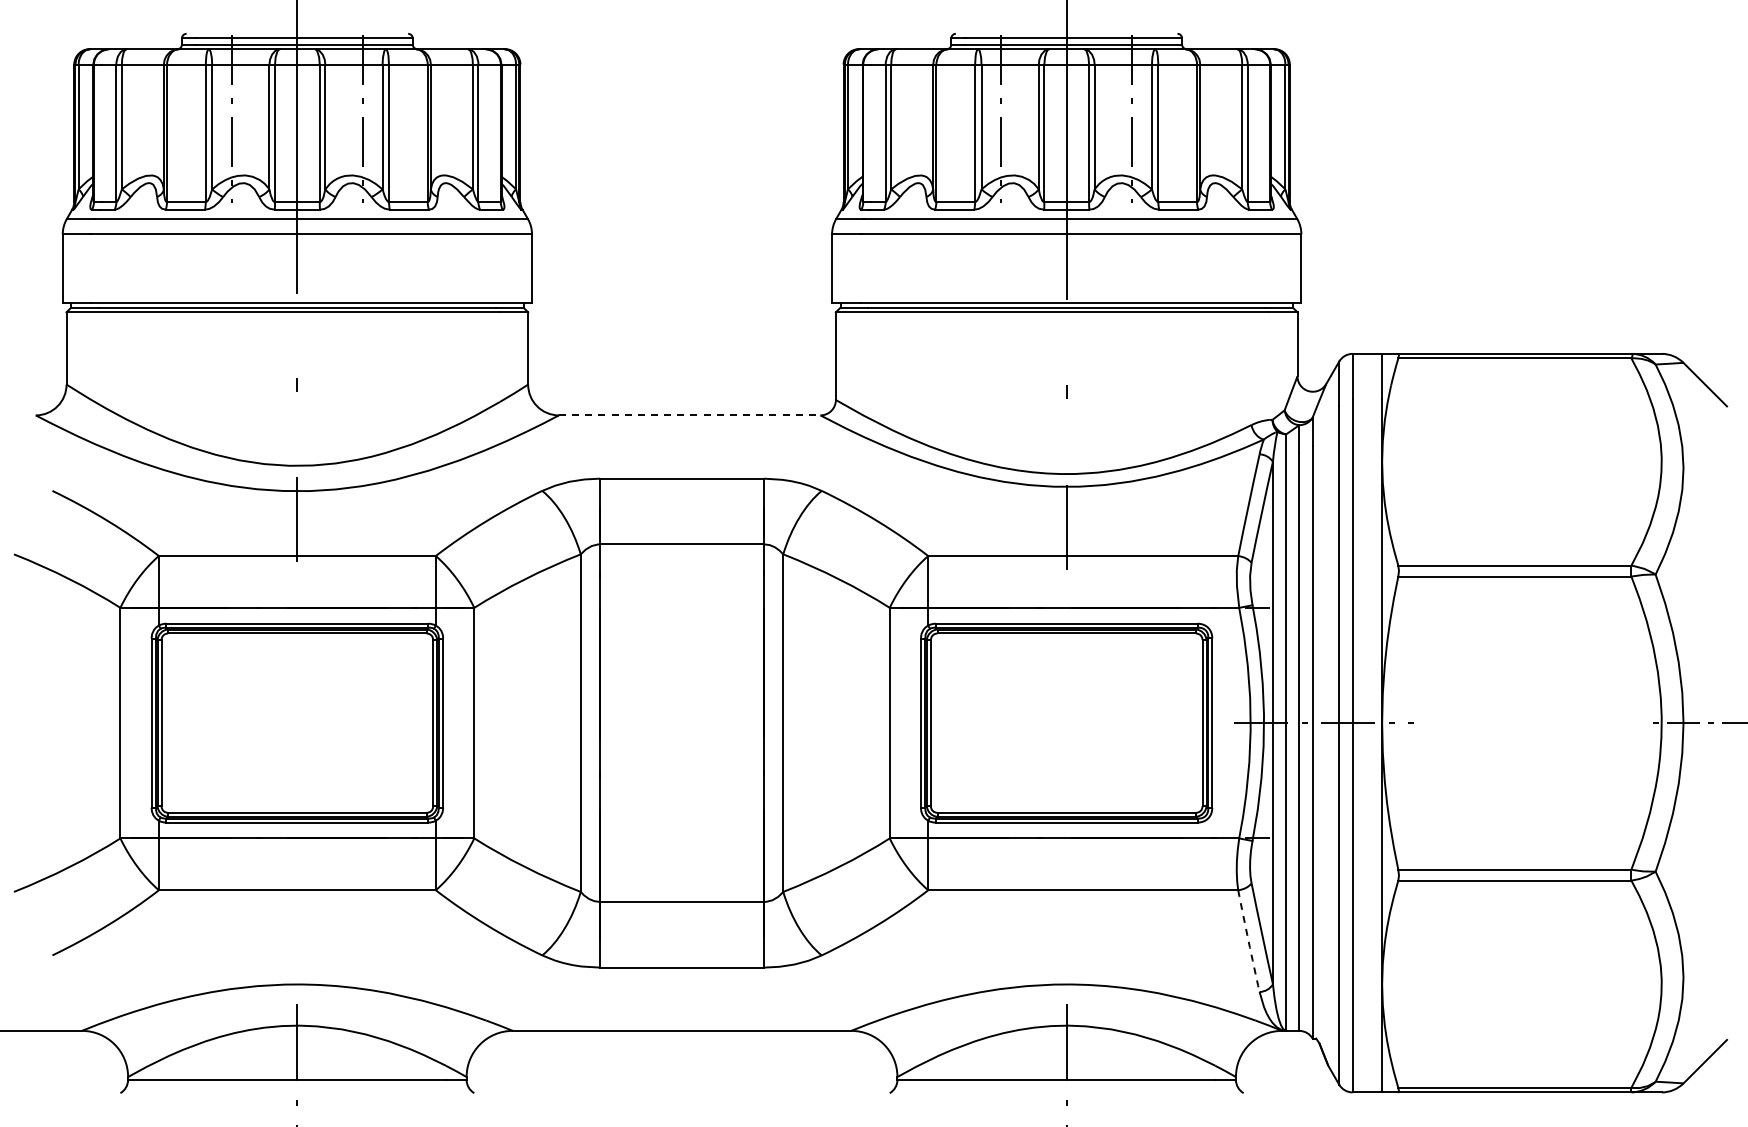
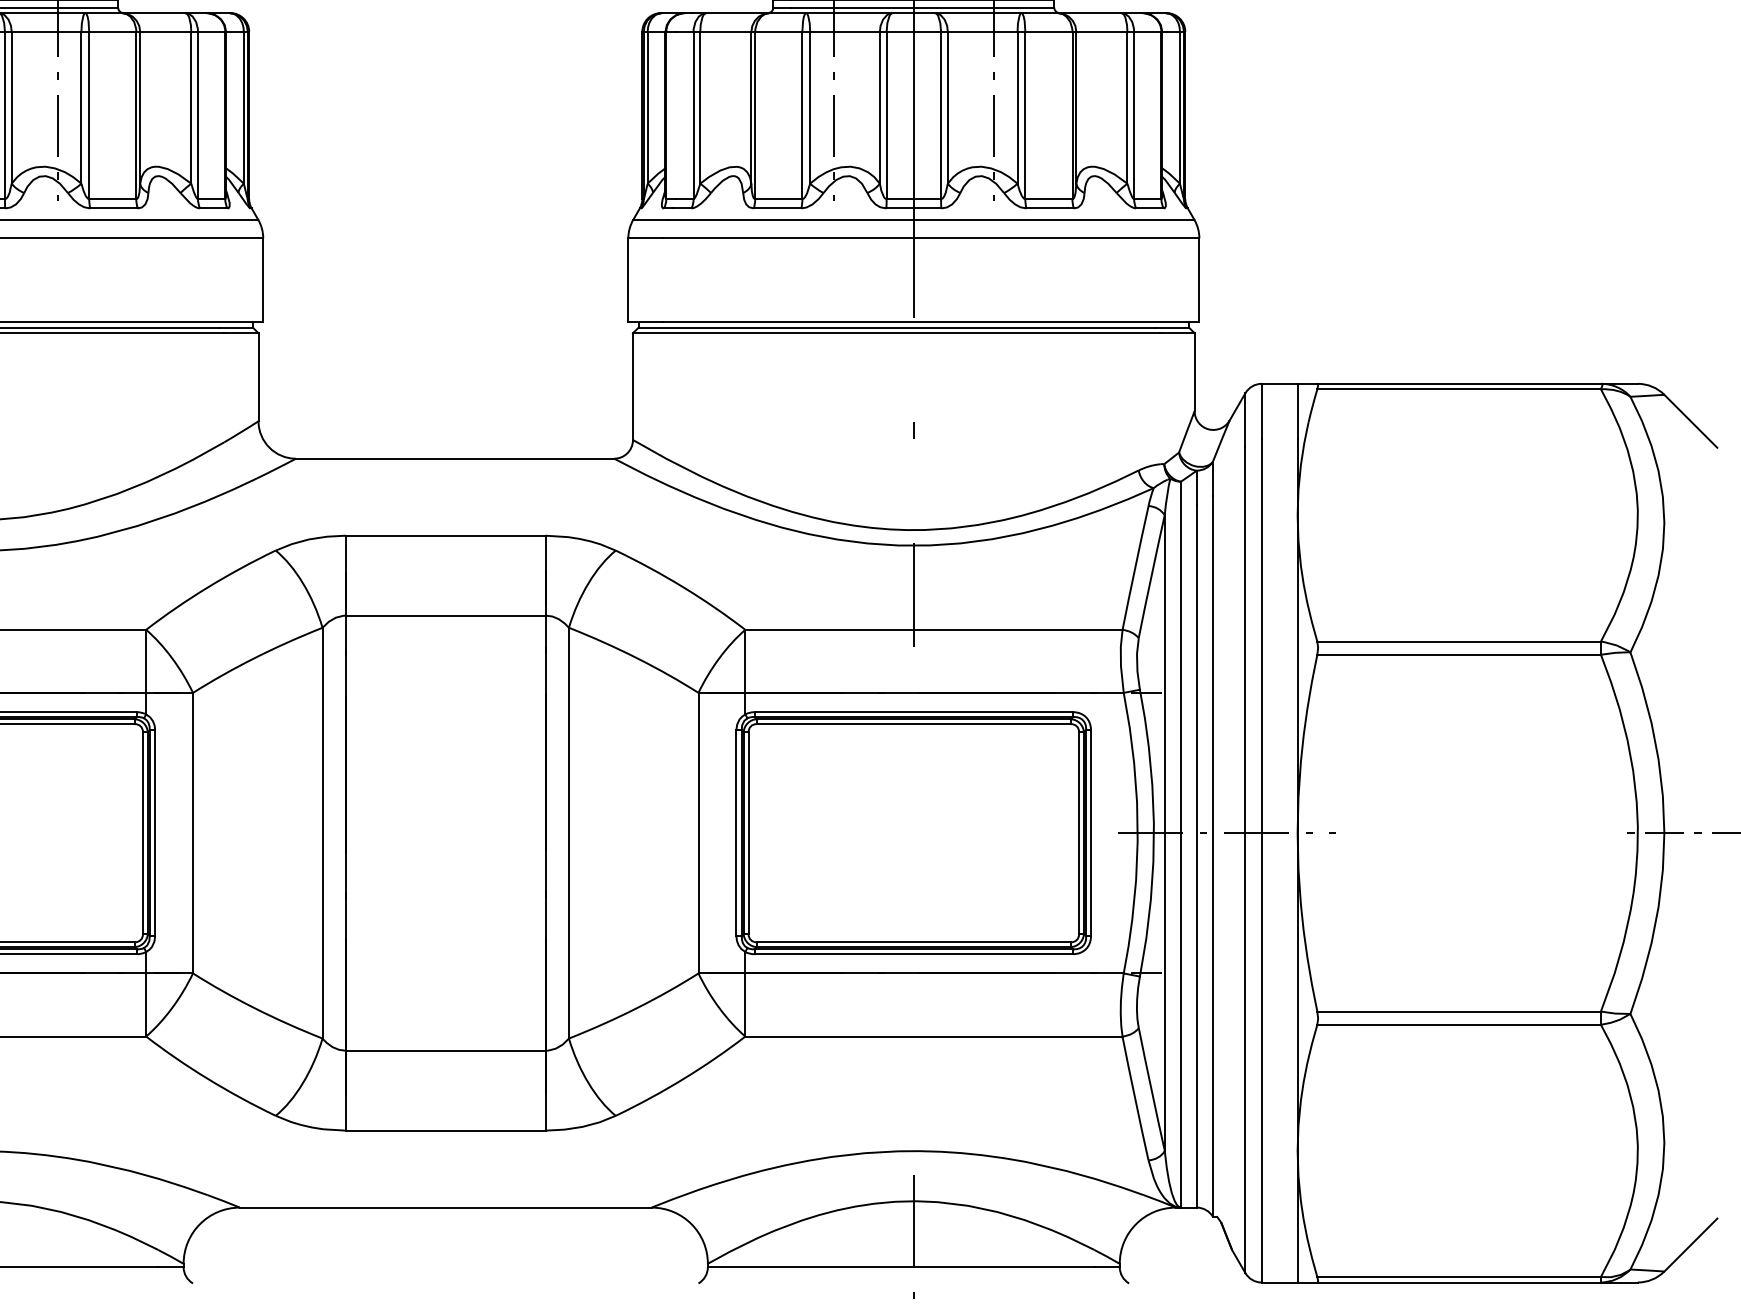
line: (689, 415) -> (454, 458), dashed -> solid
arc: (1248, 941) -> (1135, 1098), dashed -> solid

